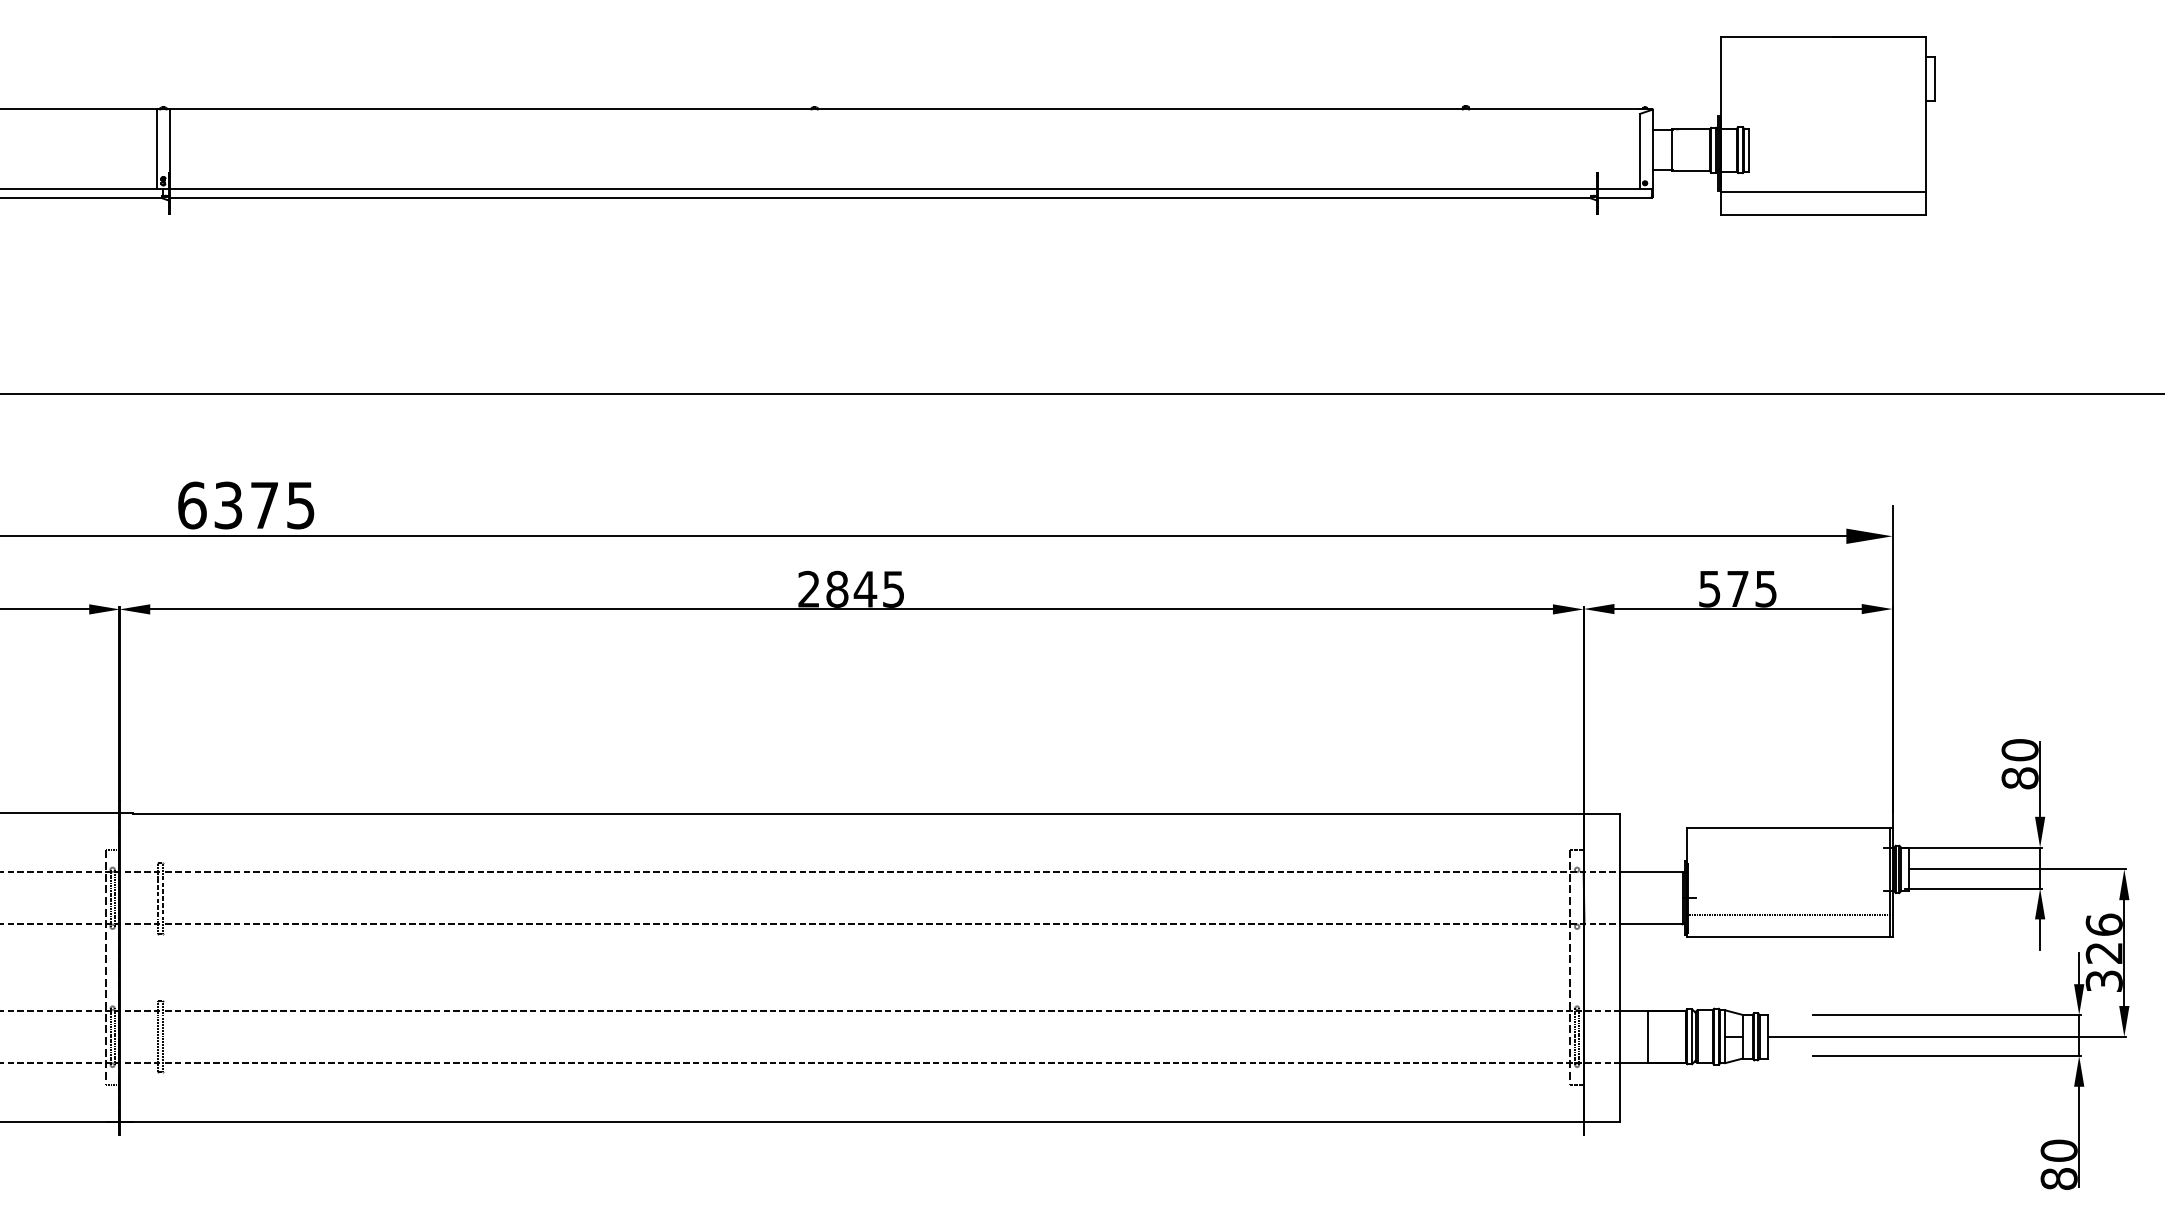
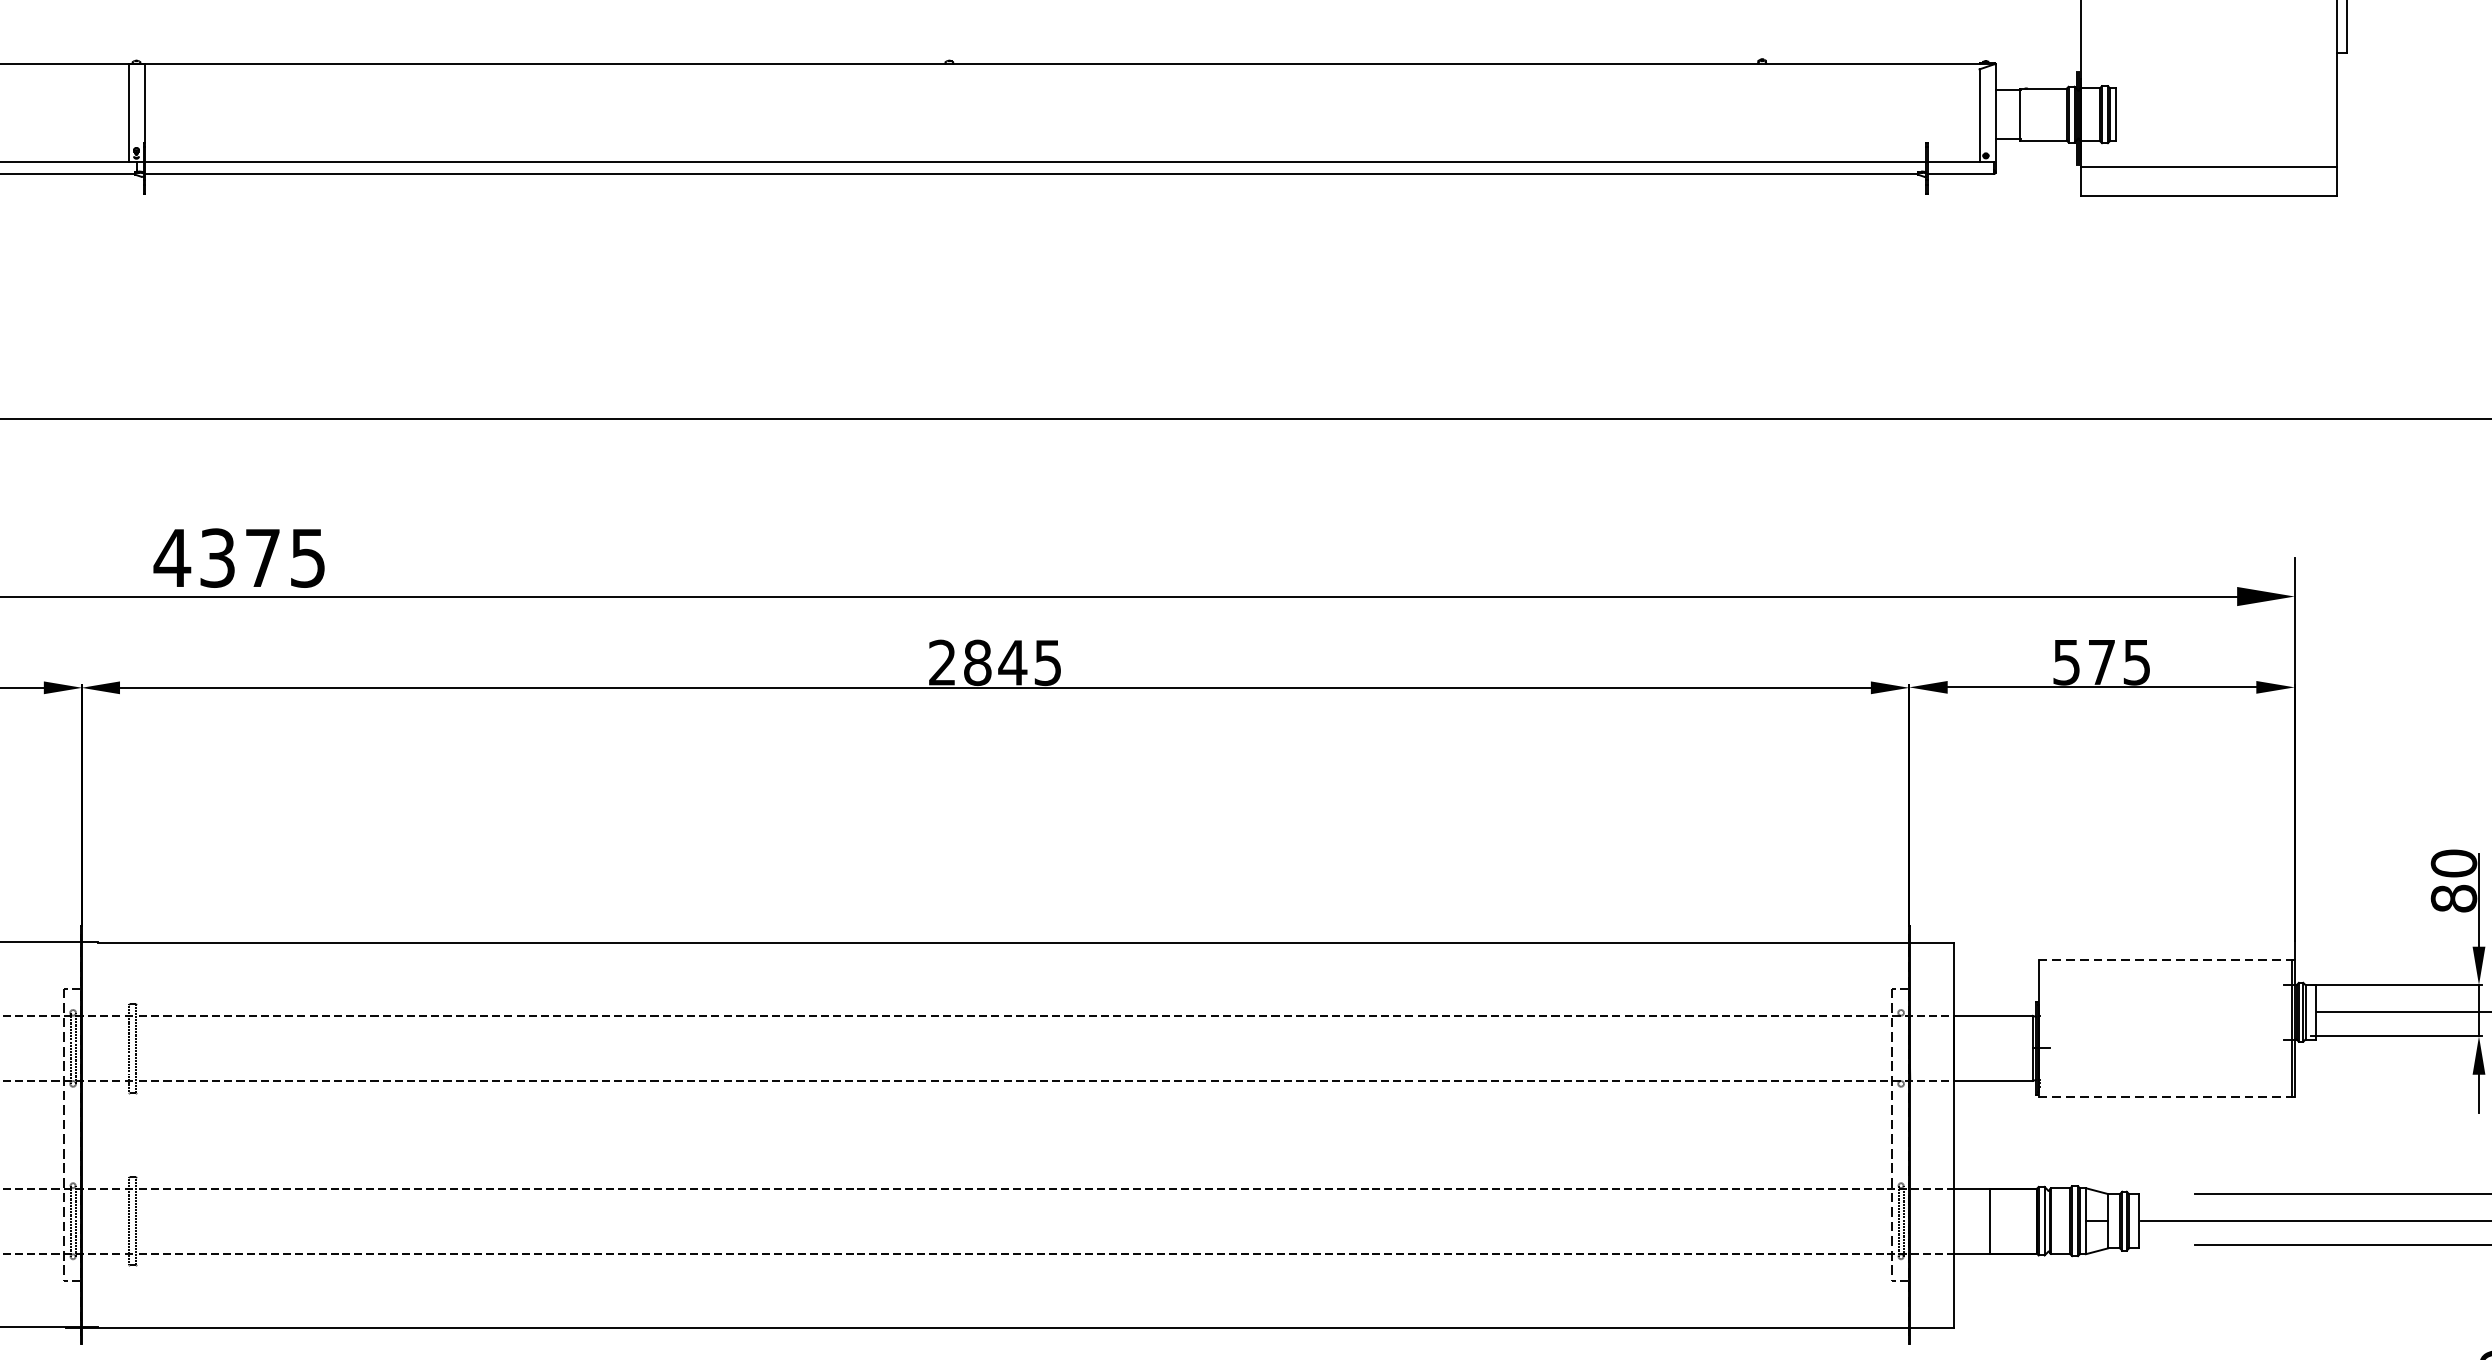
text: (192, 505) -> (172, 558), 6375 -> 4375
line: (1789, 827) -> (2166, 960), solid -> dashed
line: (1789, 914) -> (2166, 1068), removed
line: (1789, 937) -> (2166, 1097), solid -> dashed

